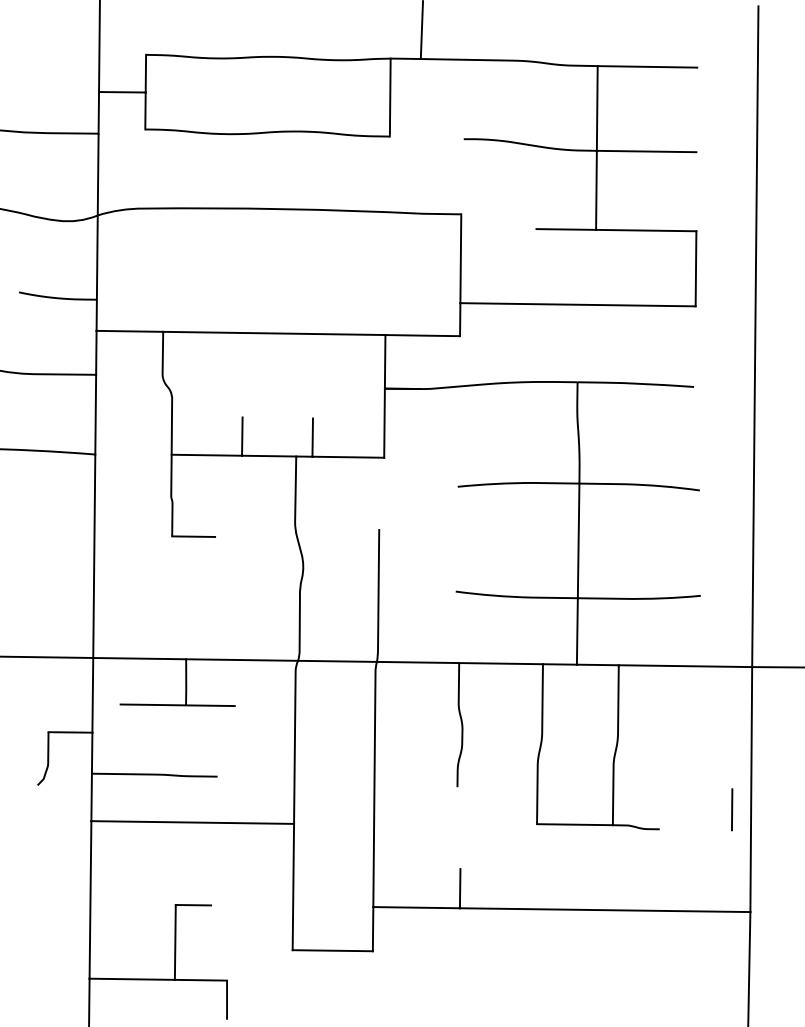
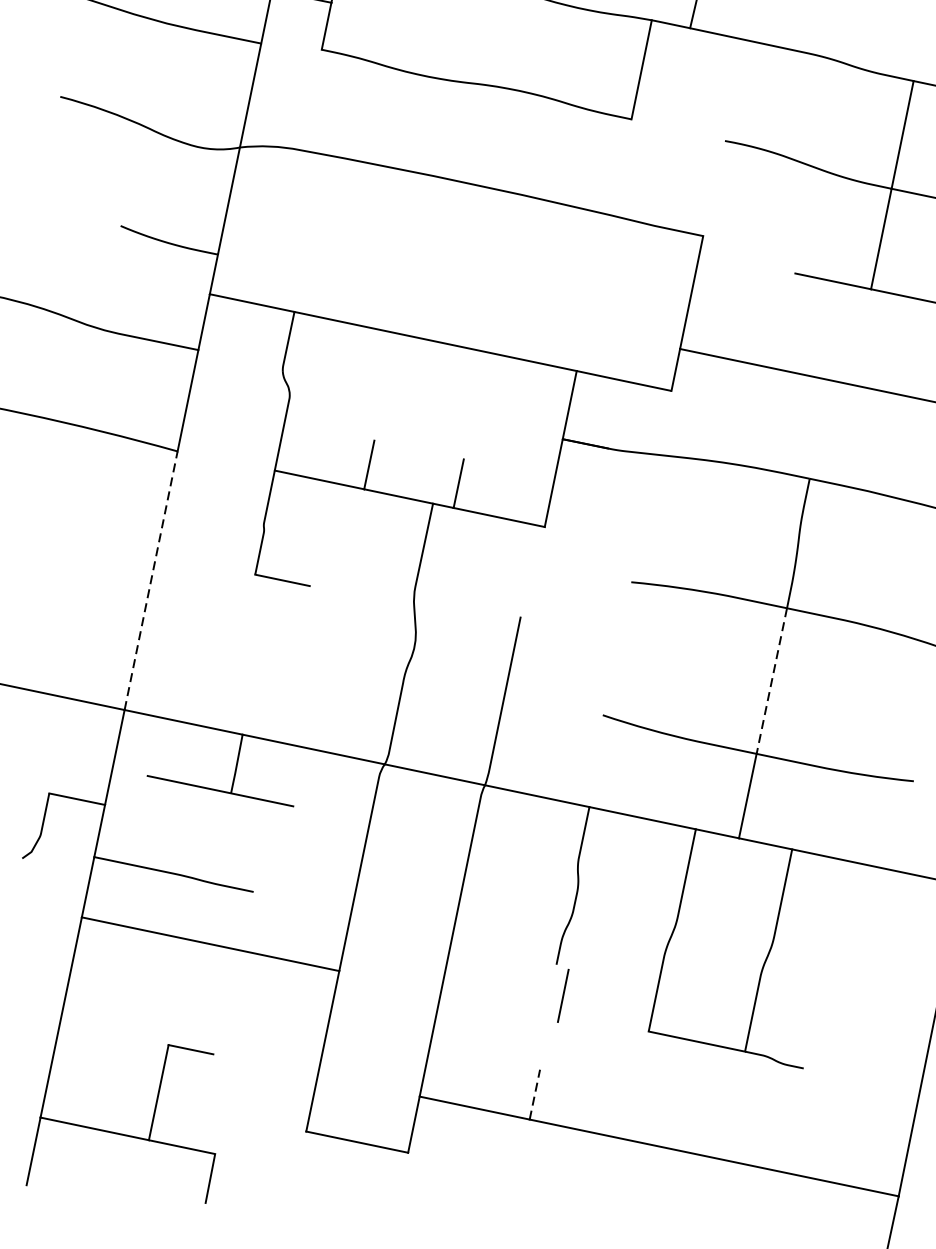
line: (578, 541) -> (771, 681), solid -> dashed
line: (94, 556) -> (151, 581), solid -> dashed
line: (732, 809) -> (563, 995), moved
line: (460, 888) -> (535, 1094), solid -> dashed

